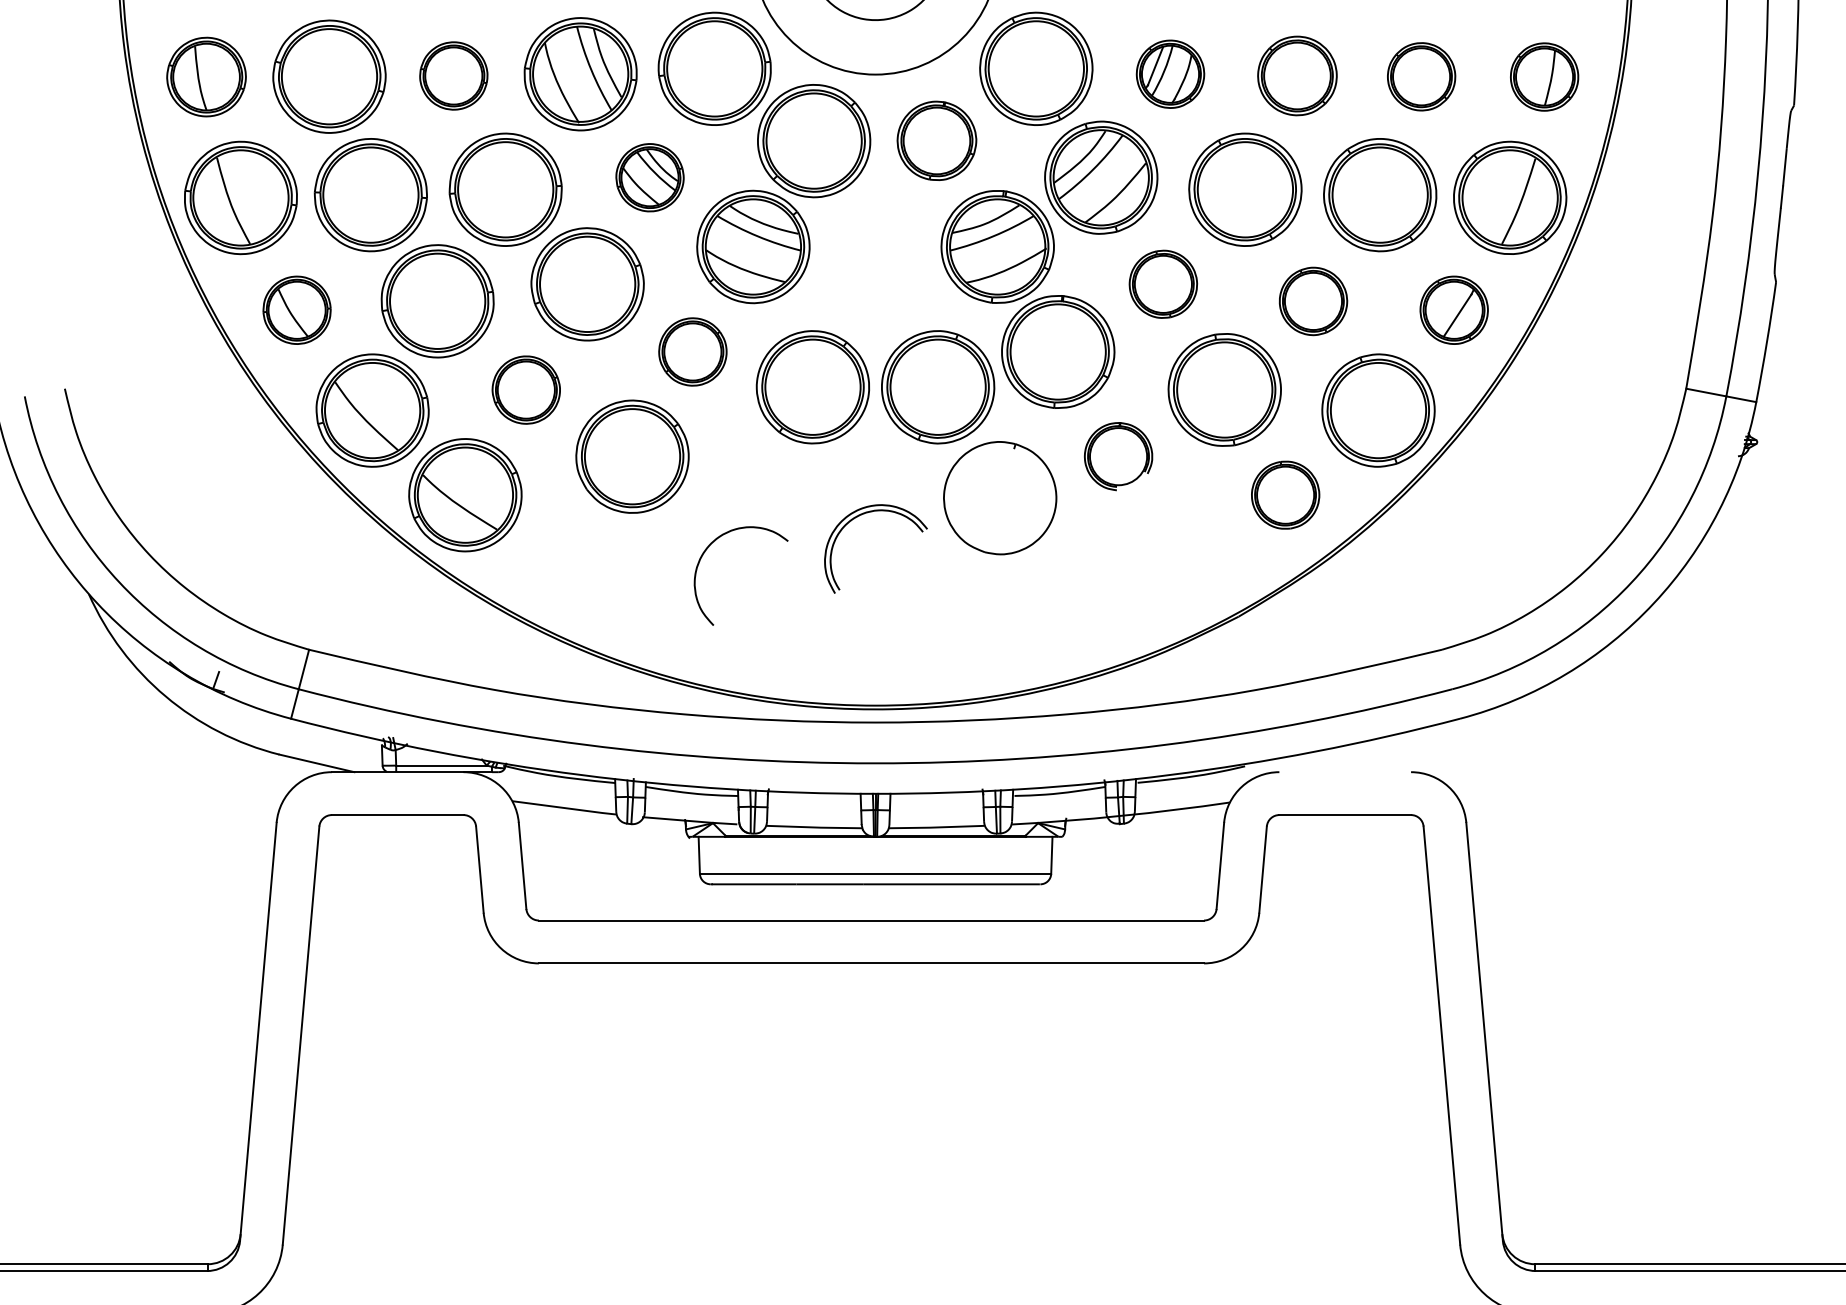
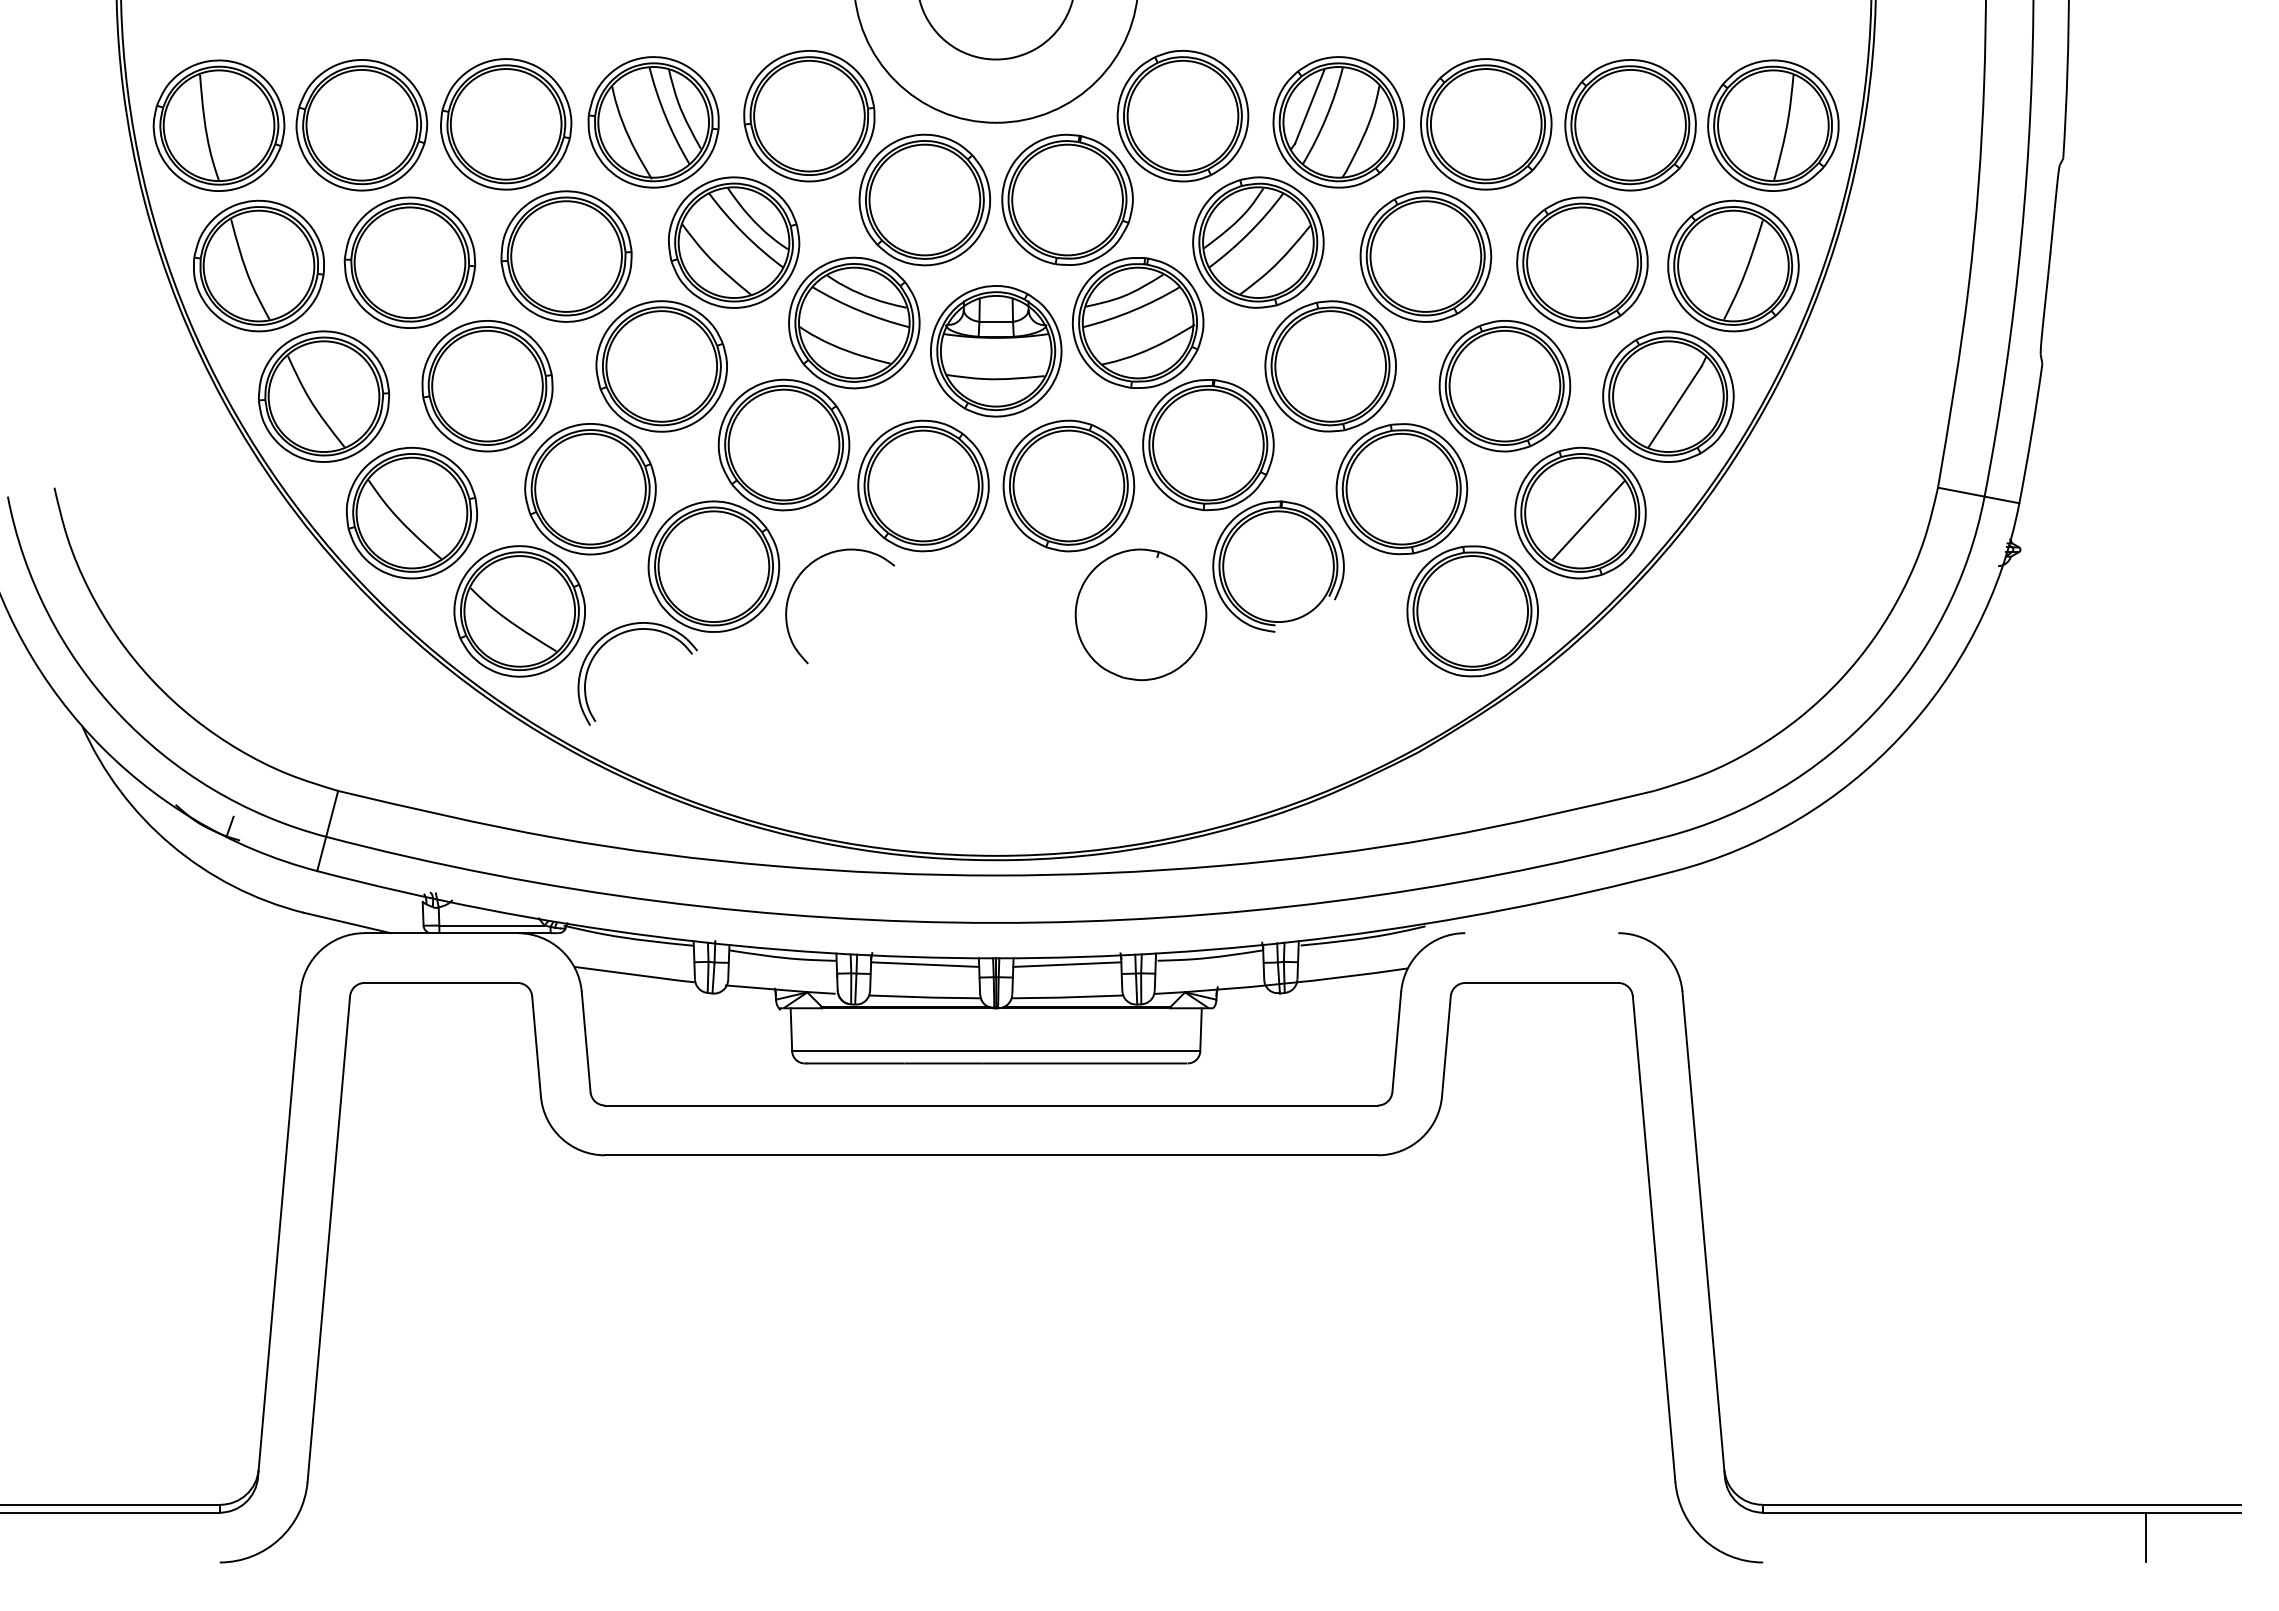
part: (1170, 74) -> (1338, 122), size x1.67
part: (206, 76) -> (218, 125), size x1.43
part: (454, 76) -> (506, 124), size x1.67
part: (1297, 76) -> (1486, 124), size x1.43
part: (1421, 76) -> (1630, 125), size x1.67
part: (1544, 76) -> (1773, 125), size x1.67
part: (936, 140) -> (1067, 199), size x1.43
part: (650, 177) -> (734, 242), size x1.67
part: (875, 271) -> (996, 351), added
part: (1163, 284) -> (1330, 366), size x1.67
part: (1313, 301) -> (1504, 386), size x1.67
part: (297, 310) -> (324, 396), size x1.67
part: (1454, 310) -> (1668, 396), size x1.67
part: (692, 351) -> (783, 444), size x1.67
part: (526, 390) -> (590, 489), size x1.67
line: (1385, 416) -> (1588, 520), added
part: (1118, 456) -> (1278, 566), size x1.67
part: (1285, 495) -> (1472, 611), size x1.67
part: (860, 515) -> (619, 635), moved
curve: (706, 551) -> (799, 577), moved
line: (814, 799) -> (925, 964), added
line: (936, 799) -> (1067, 964), added

